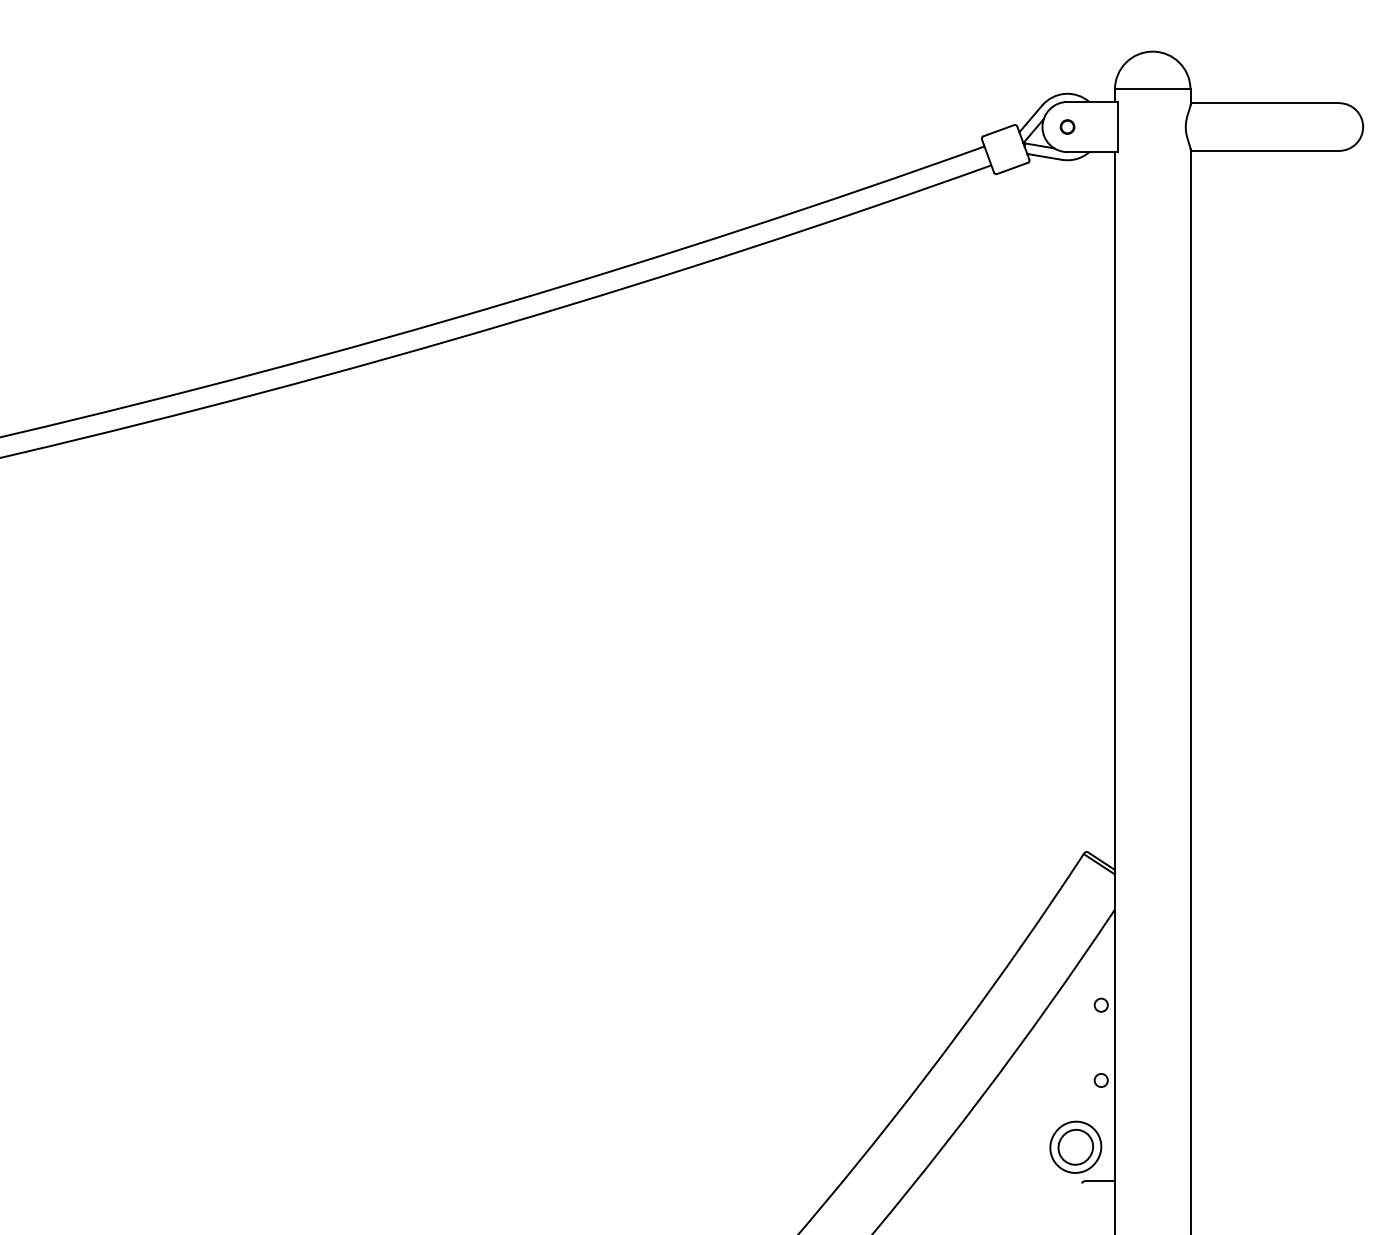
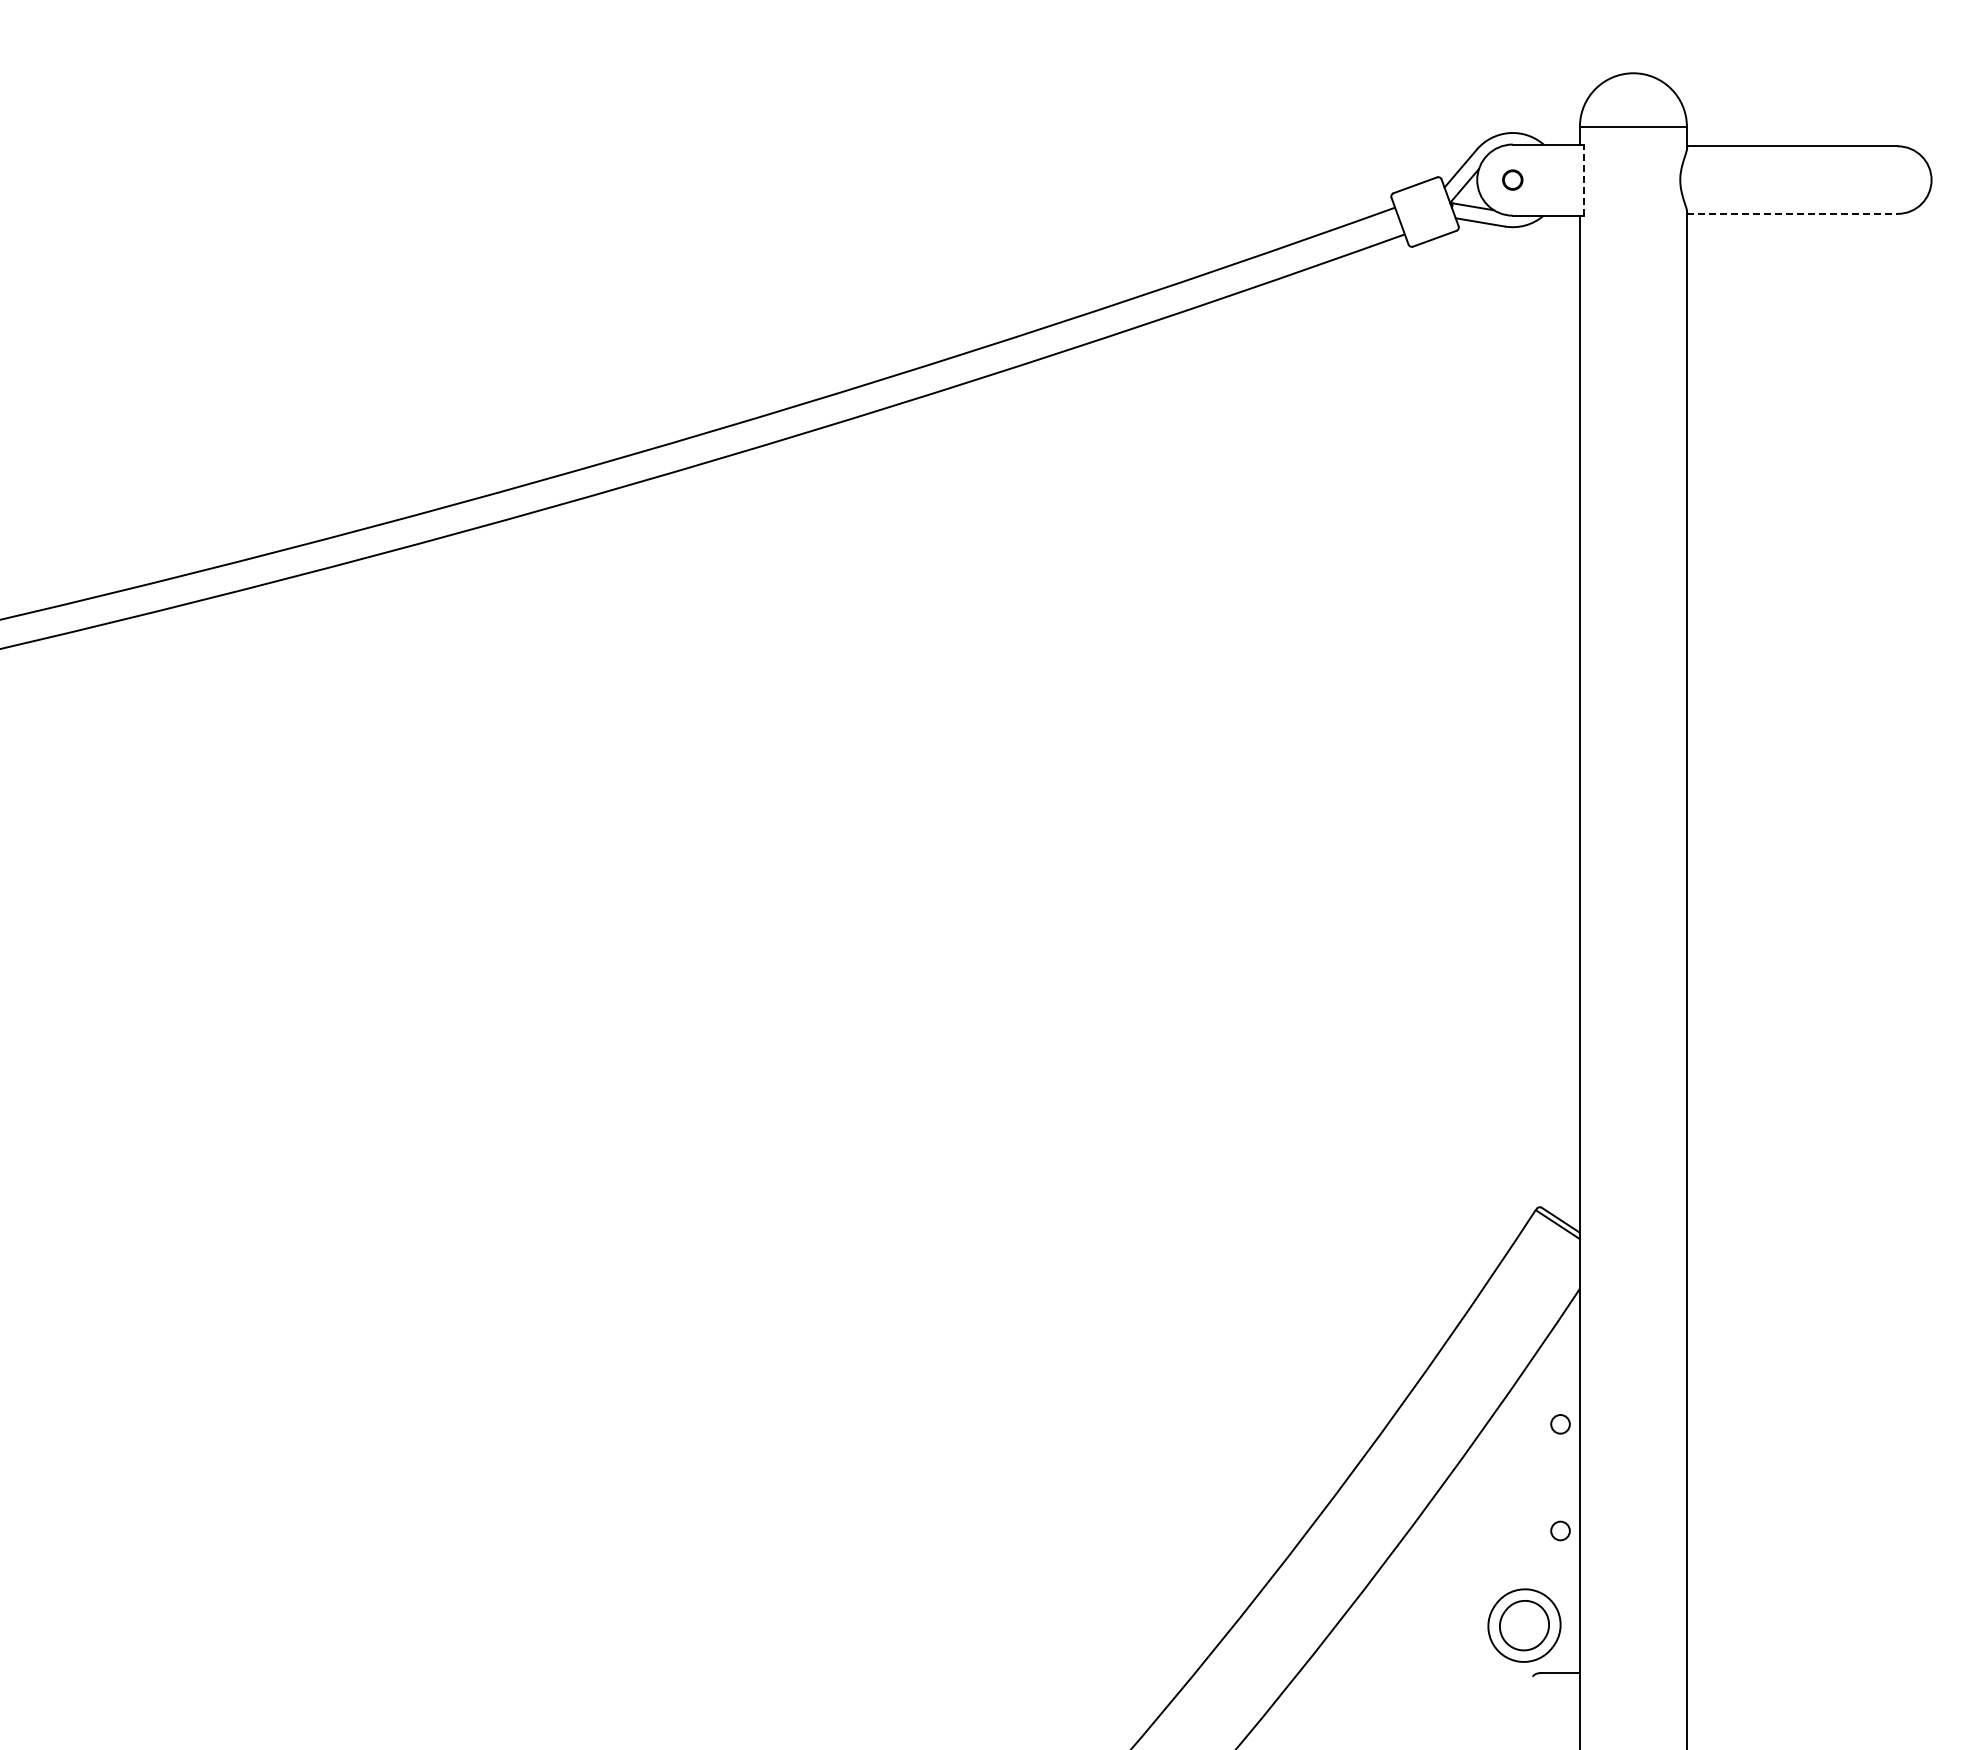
line: (1117, 127) -> (1583, 180), solid -> dashed
line: (1264, 150) -> (1792, 213), solid -> dashed

